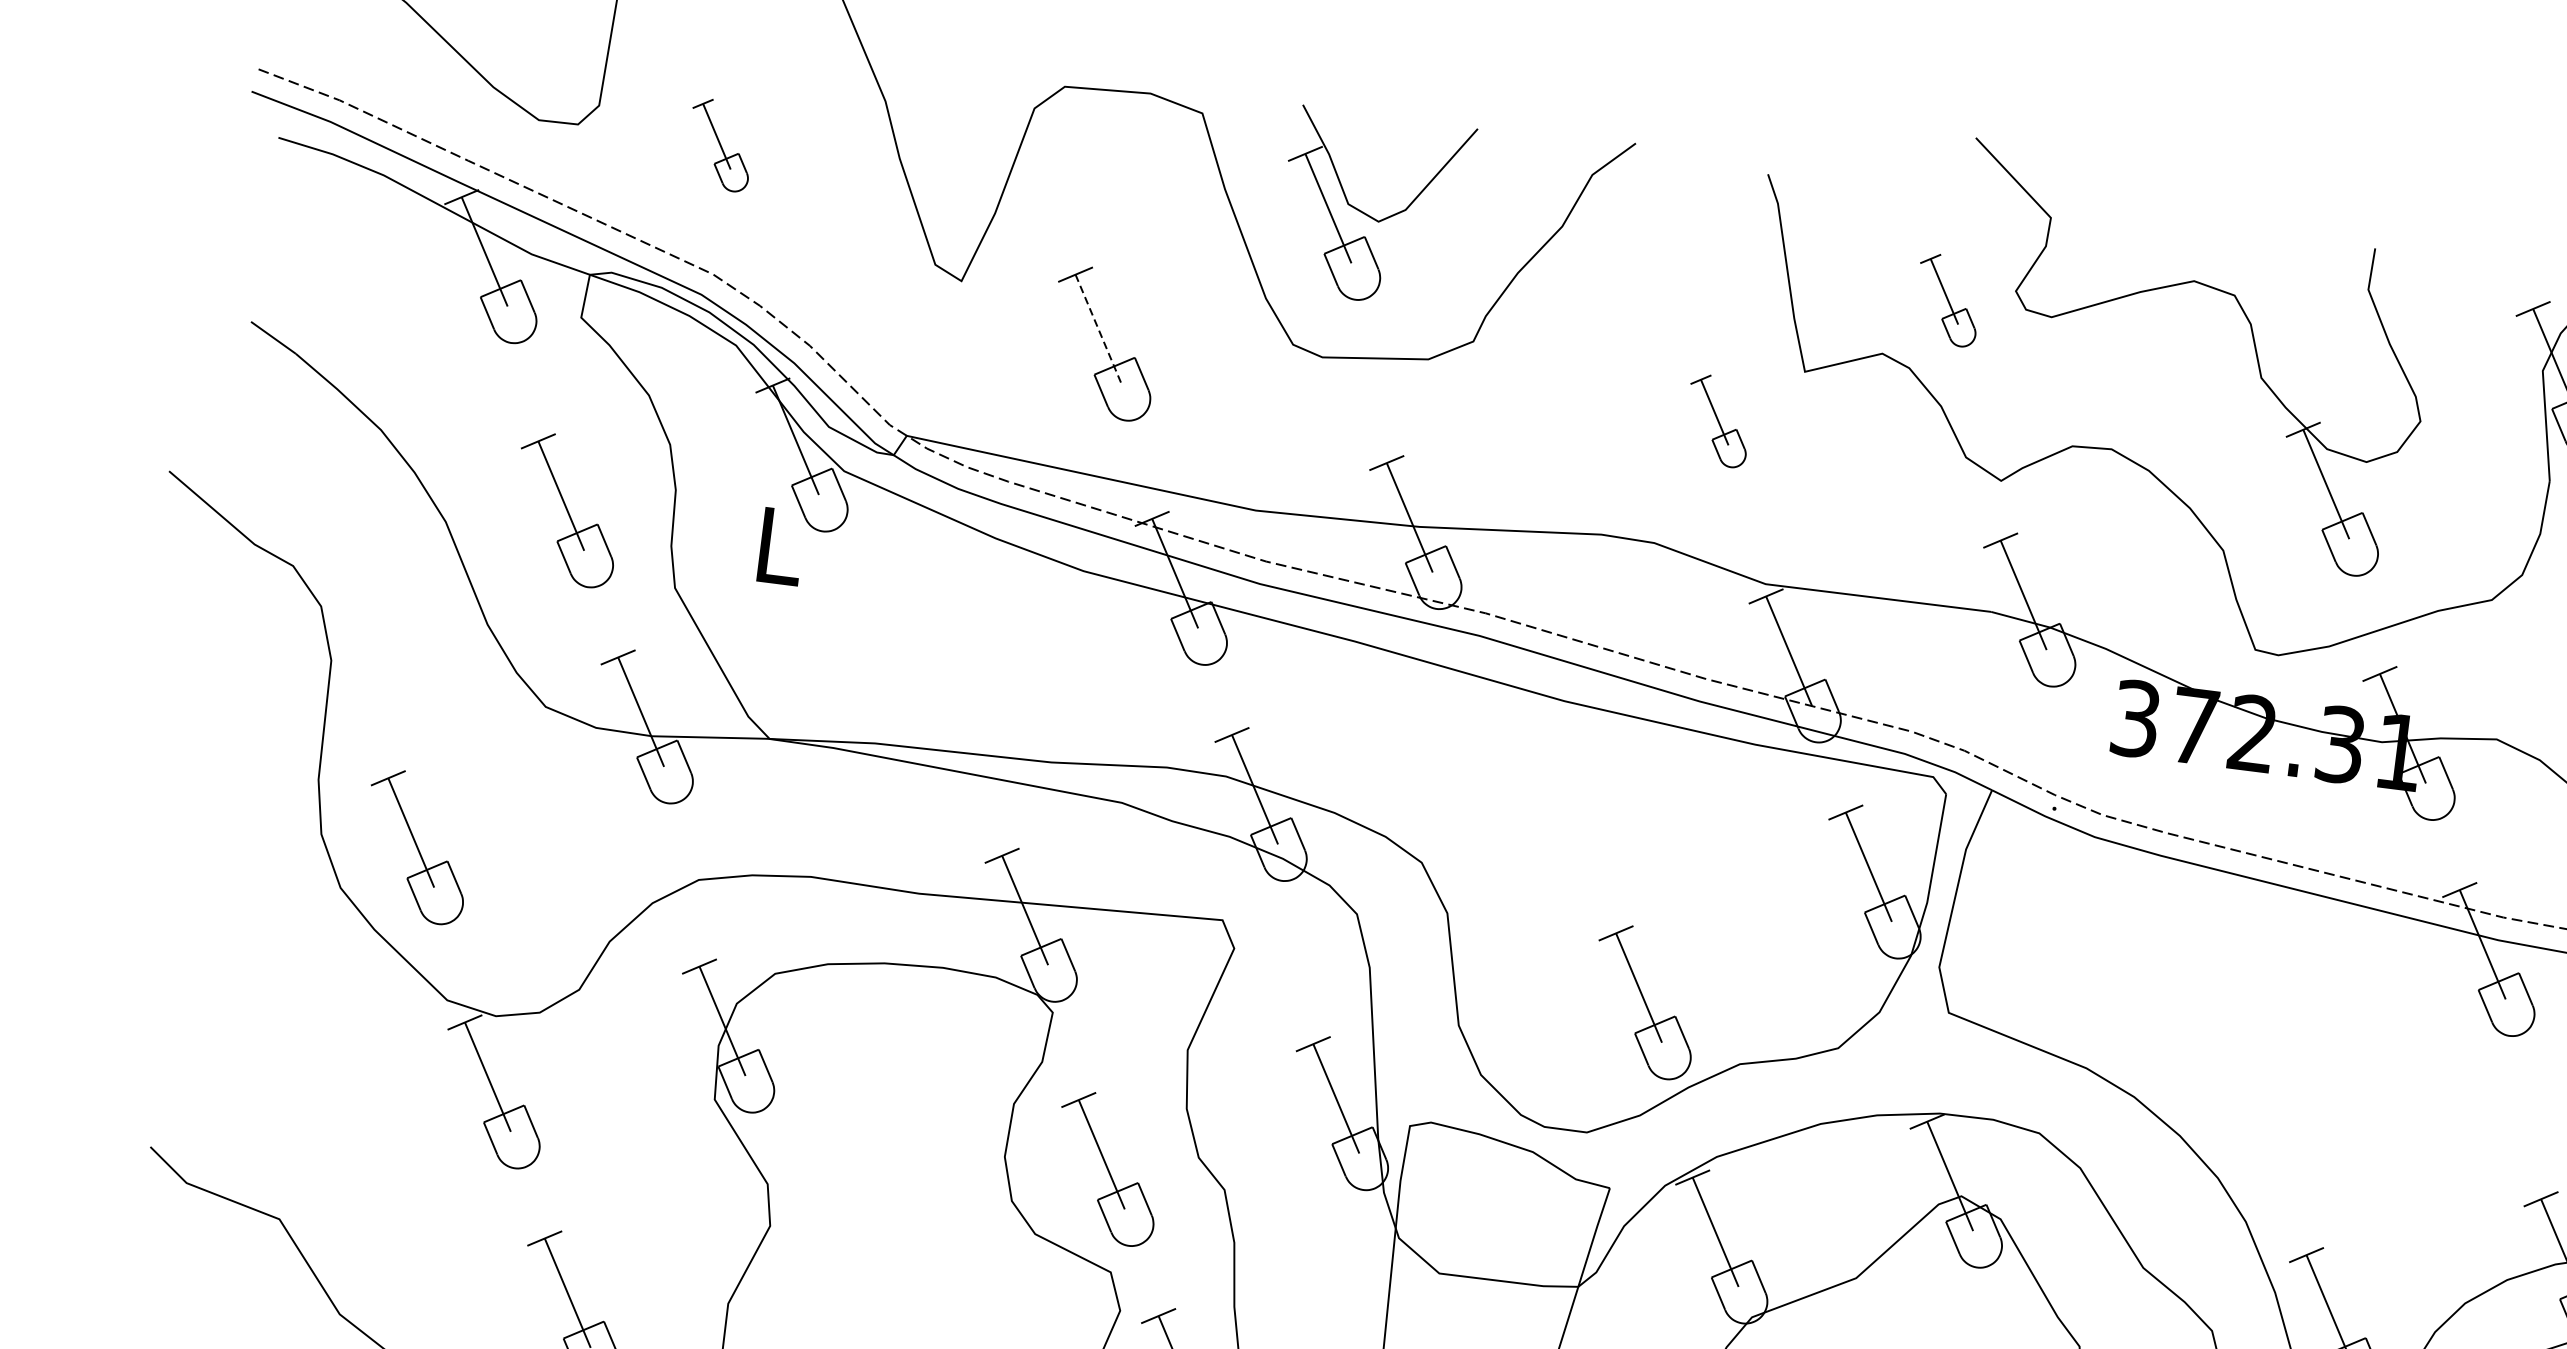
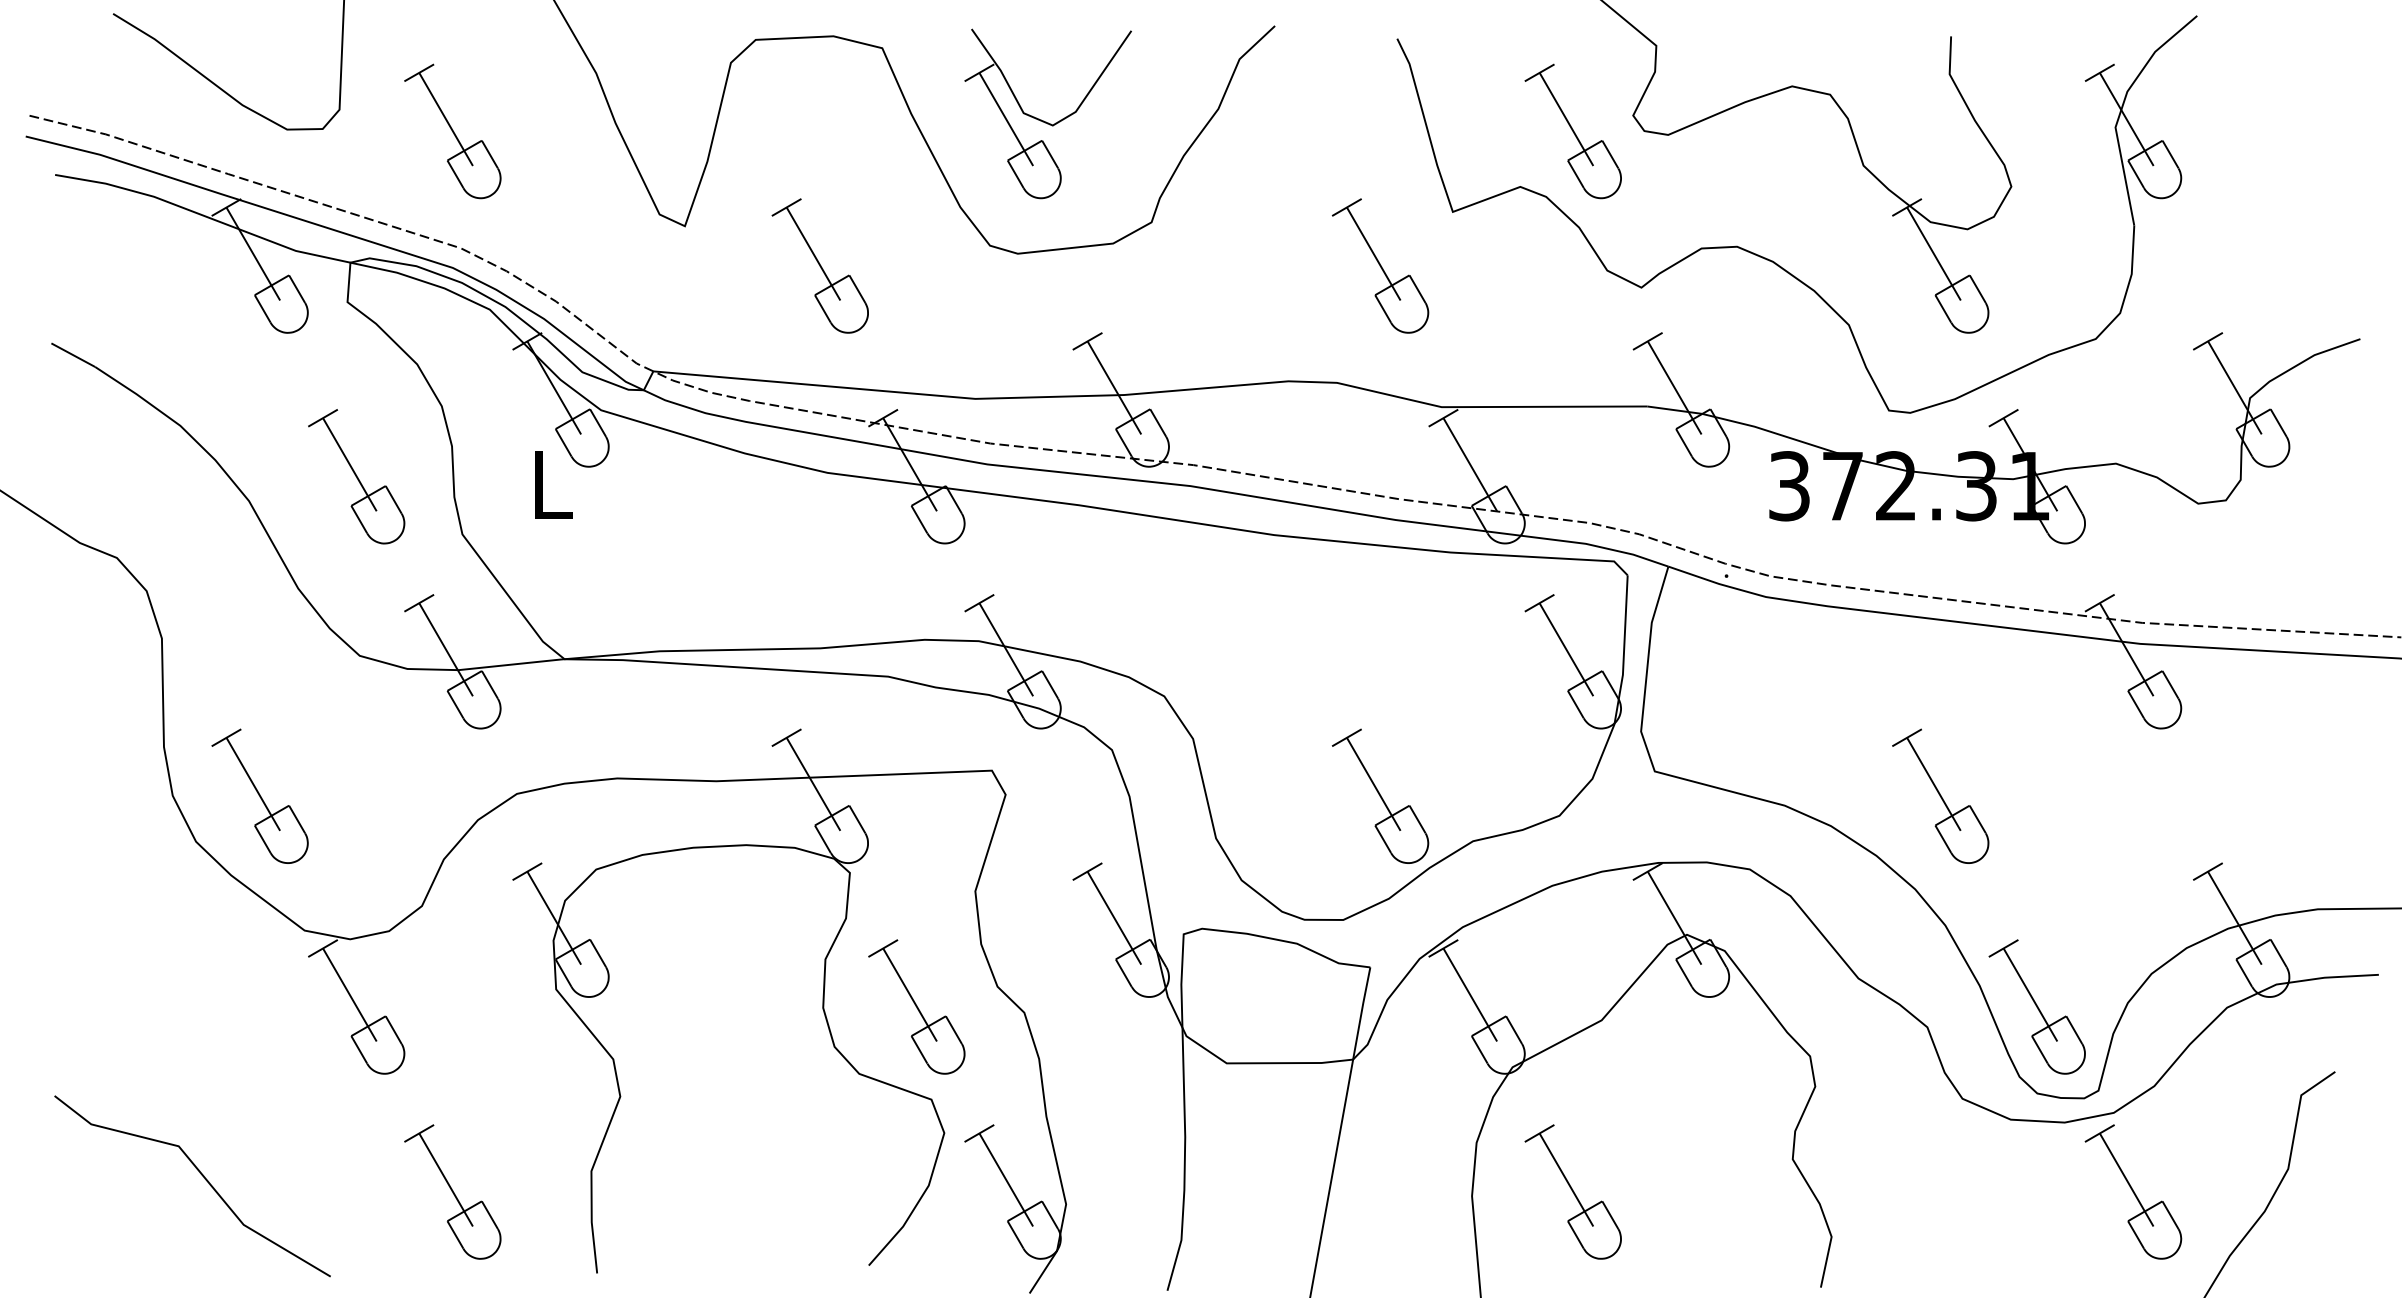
part: (719, 145) -> (452, 131), size x1.67
part: (1947, 300) -> (1572, 131), size x1.67
line: (1098, 329) -> (813, 254), dashed -> solid
part: (1718, 420) -> (1380, 265), size x1.67
part: (2258, 1078) -> (1940, 795), added

